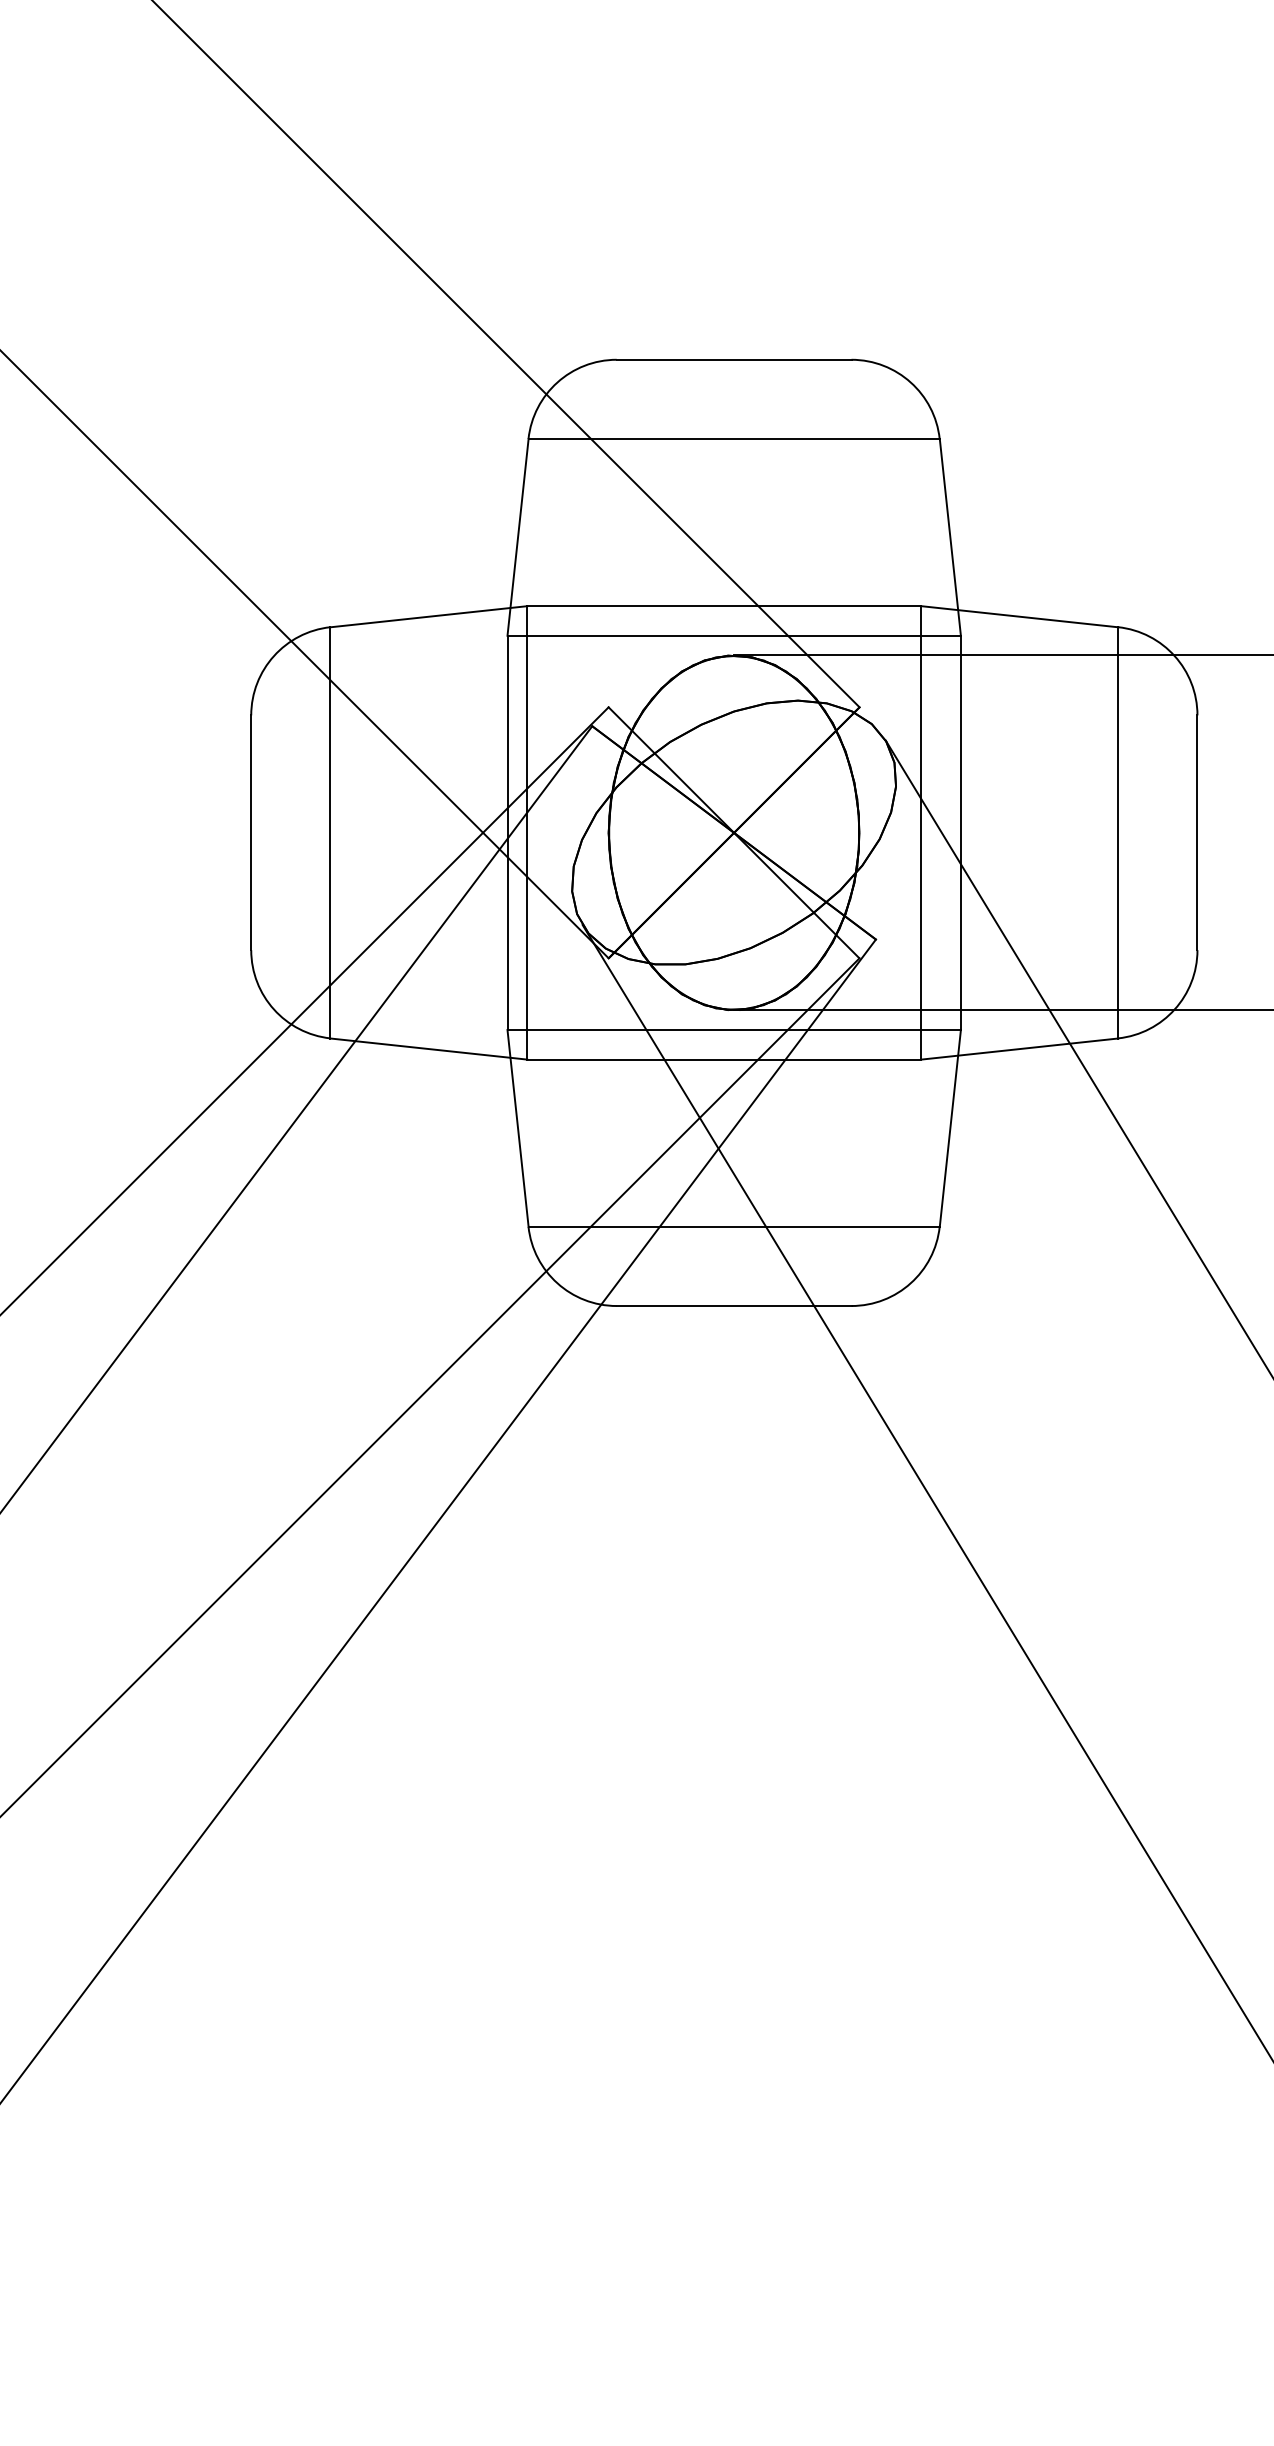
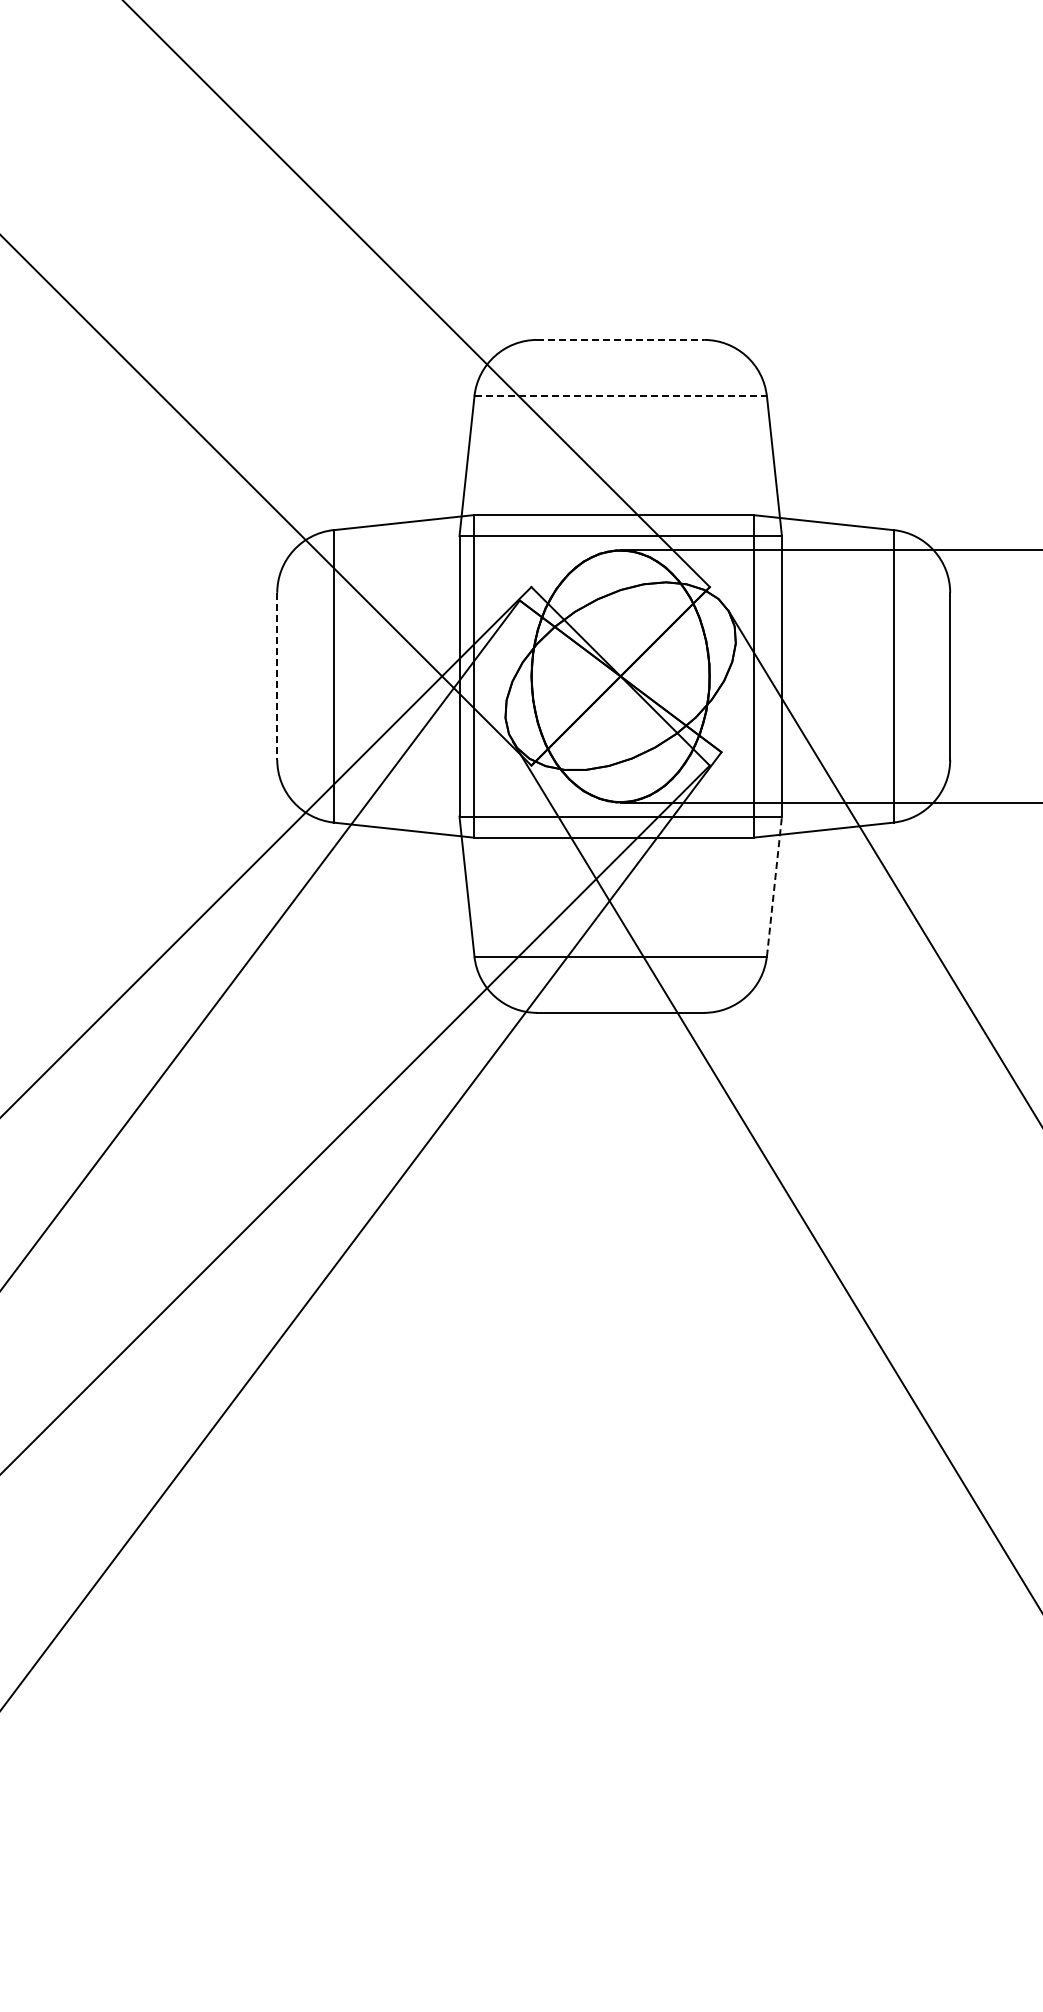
line: (735, 359) -> (621, 339), solid -> dashed
line: (735, 439) -> (621, 396), solid -> dashed
line: (251, 833) -> (277, 676), solid -> dashed
line: (950, 1128) -> (774, 886), solid -> dashed

